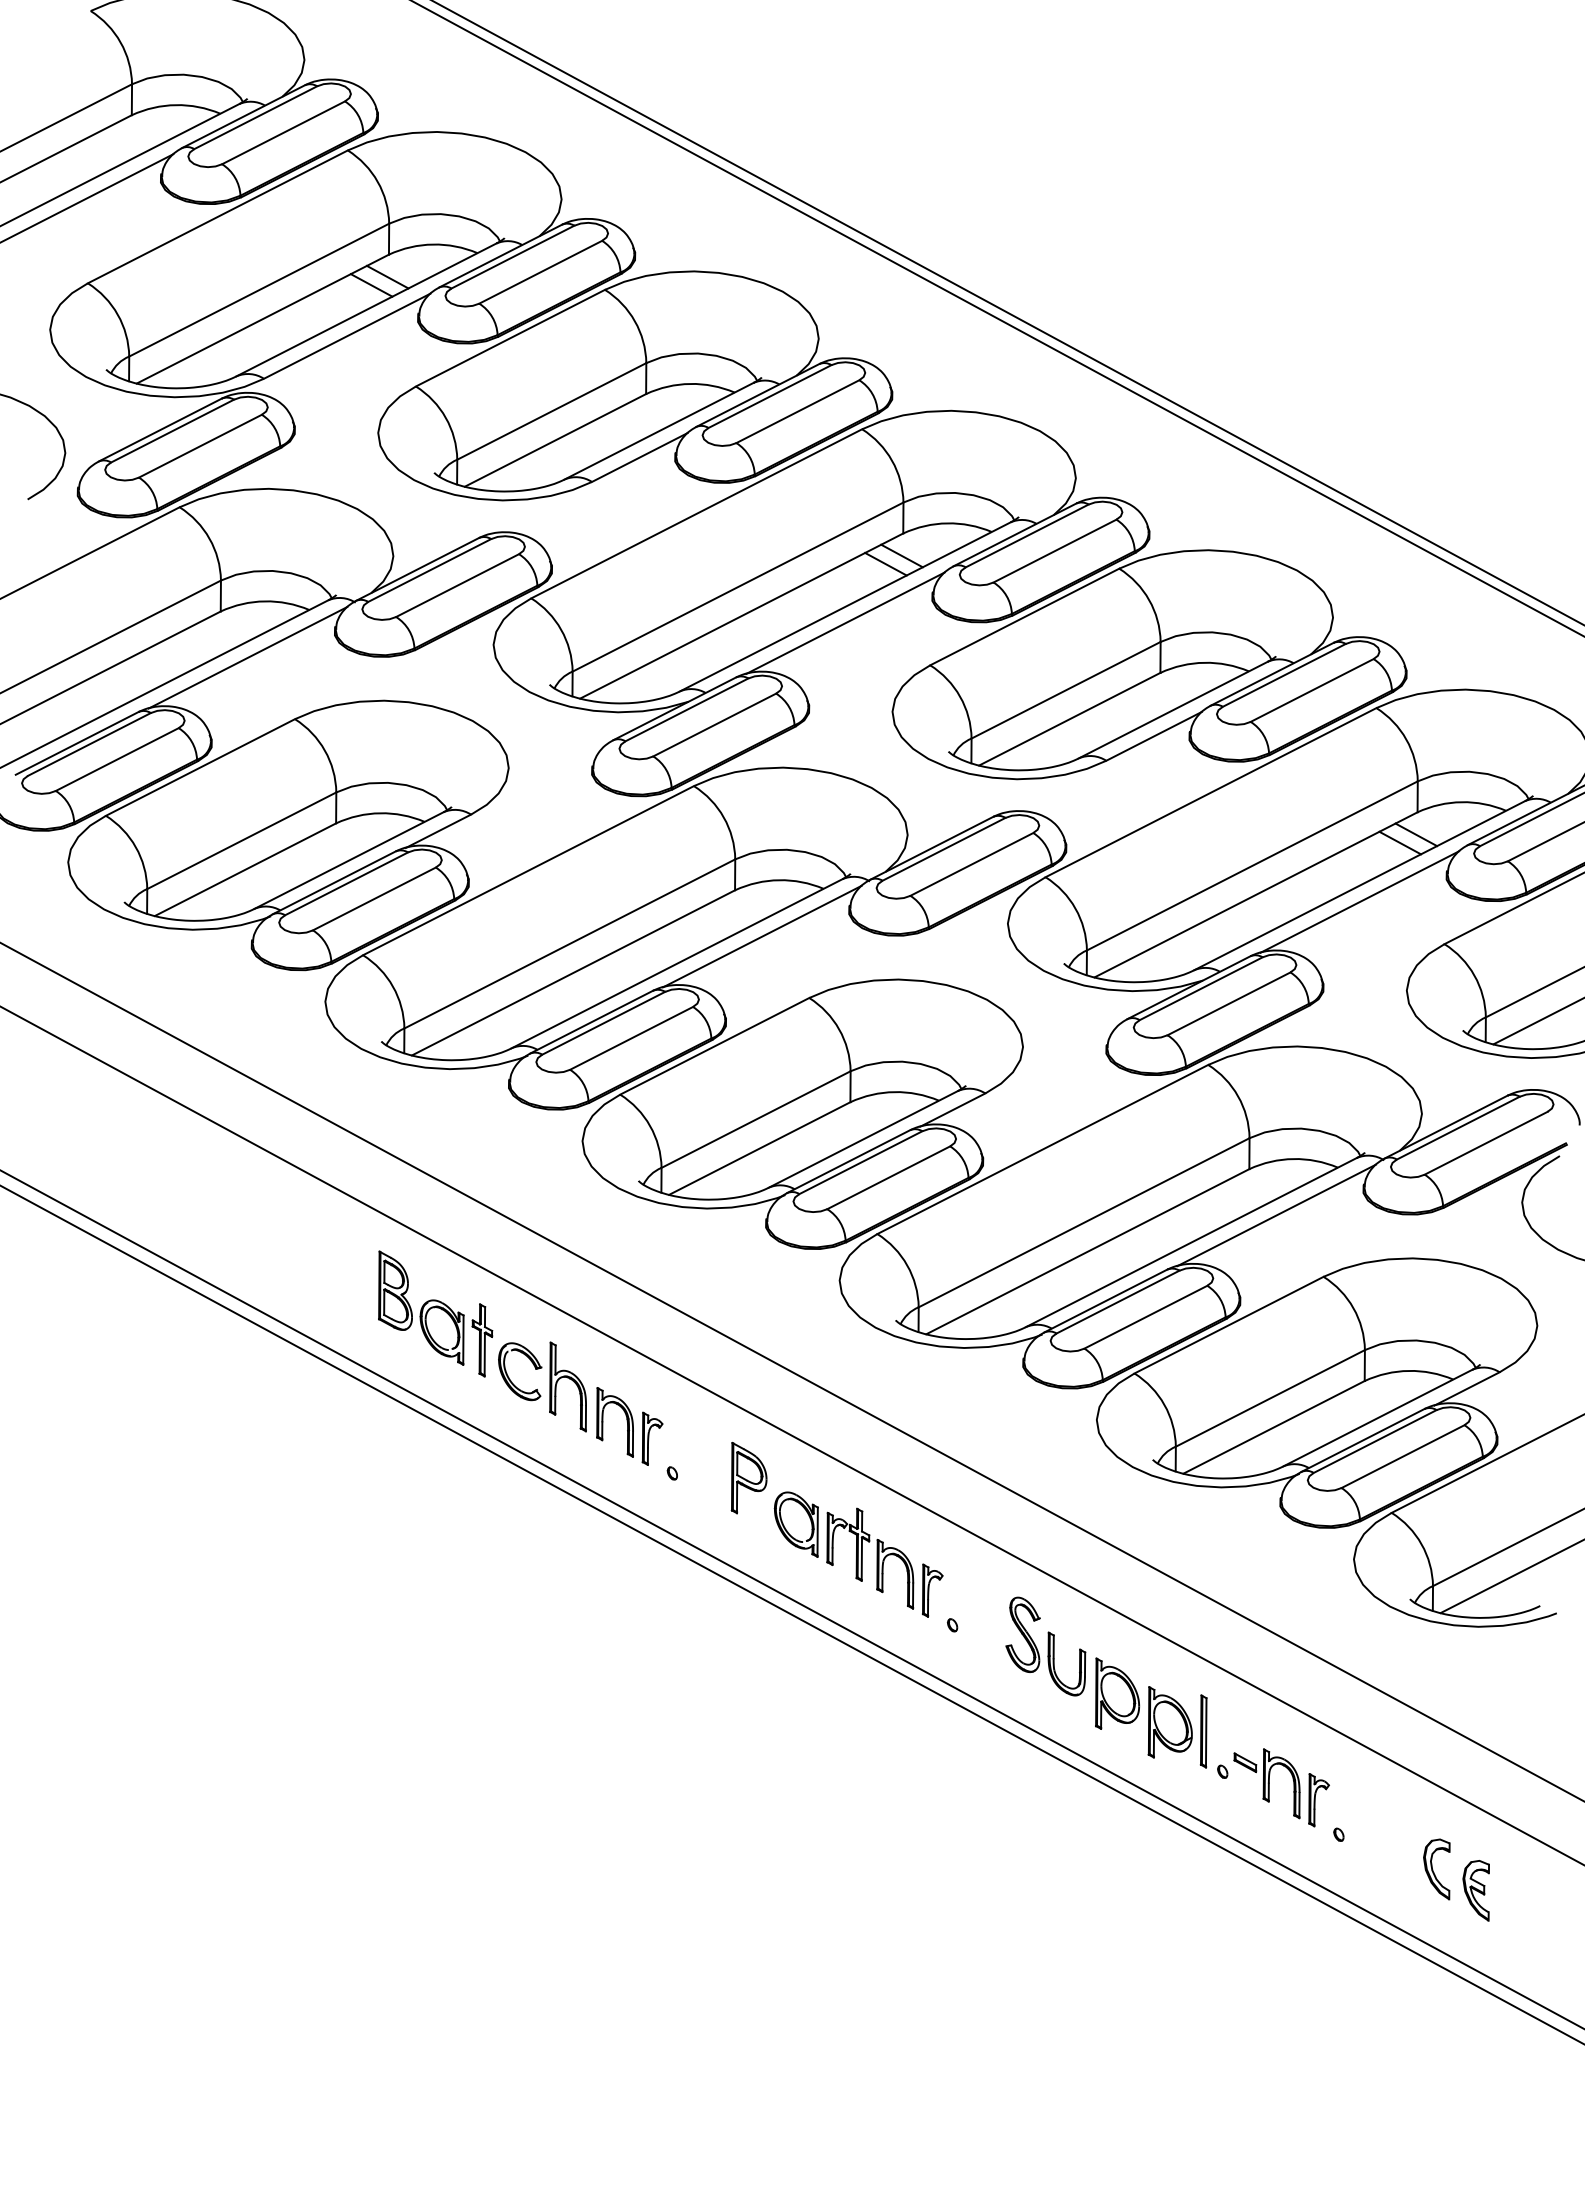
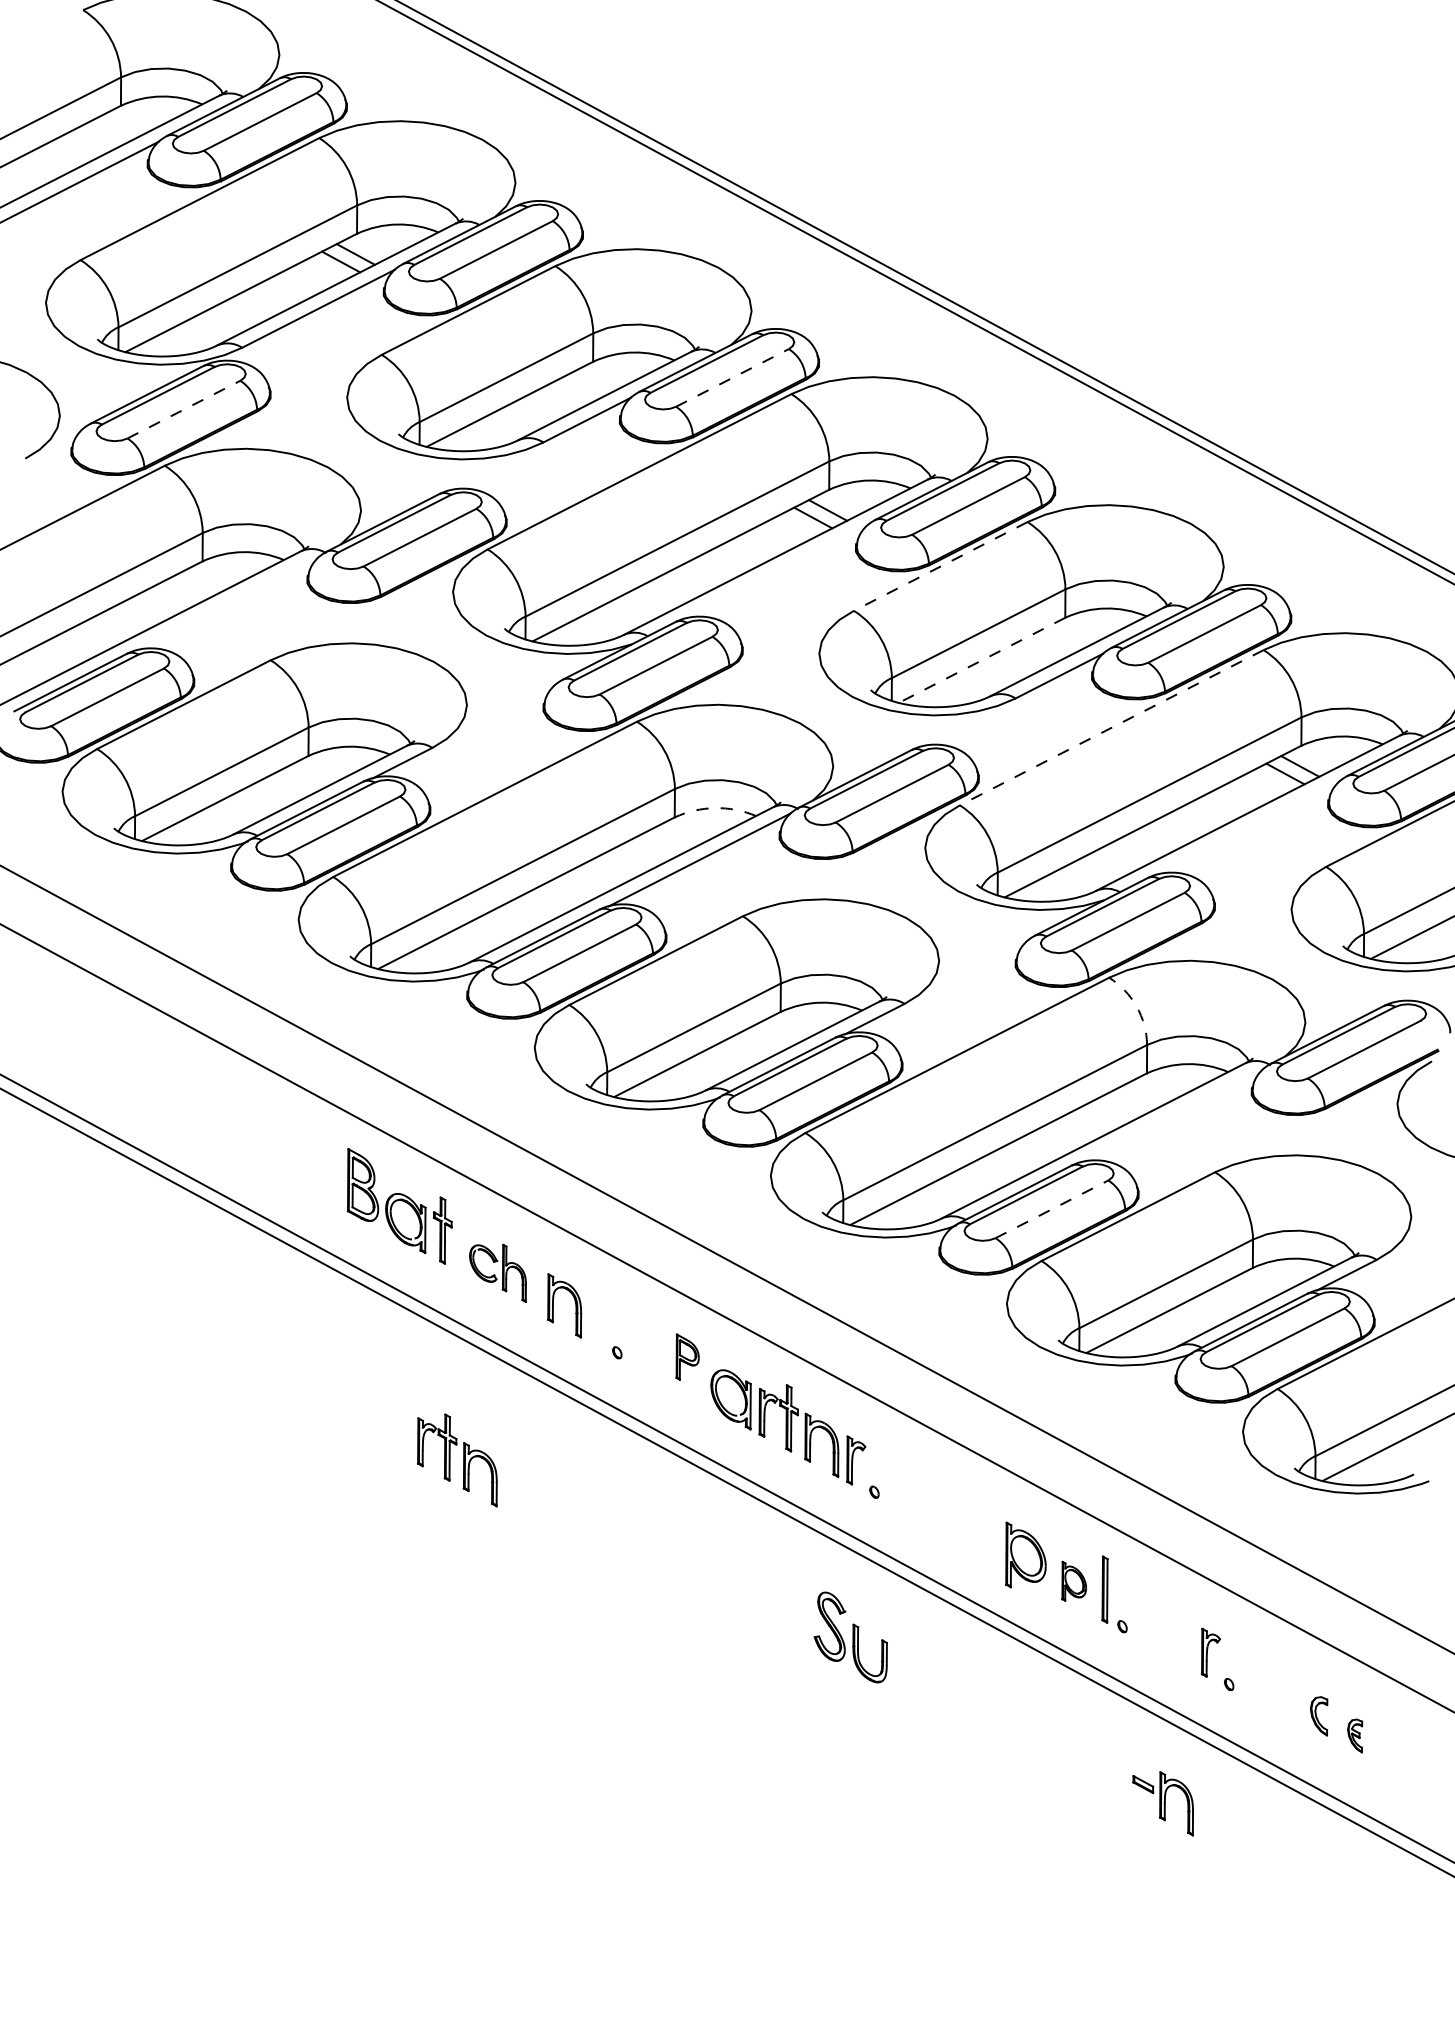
line: (798, 411) -> (733, 377), solid -> dashed
line: (200, 445) -> (183, 409), solid -> dashed
line: (1024, 617) -> (940, 566), solid -> dashed
line: (845, 623) -> (776, 572), removed
line: (247, 657) -> (227, 603), removed
line: (1069, 719) -> (981, 660), solid -> dashed
line: (1211, 792) -> (1112, 727), solid -> dashed
arc: (779, 880) -> (715, 808), solid -> dashed
line: (1359, 901) -> (1248, 827), removed
arc: (1238, 1096) -> (1136, 1006), solid -> dashed
line: (1276, 1215) -> (1171, 1115), removed
line: (1146, 1316) -> (1052, 1208), solid -> dashed
part: (542, 1386) -> (497, 1272), size x0.7
part: (652, 1438) -> (598, 1320), removed
part: (748, 1478) -> (687, 1357), size x0.7
part: (498, 1590) -> (457, 1460), added
part: (1045, 1646) -> (850, 1637), moved
part: (1169, 1722) -> (1073, 1581), size x0.6
part: (1266, 1783) -> (1162, 1803), moved
part: (1436, 1869) -> (1318, 1716), size x0.7
part: (1475, 1890) -> (1354, 1735), size x0.6

